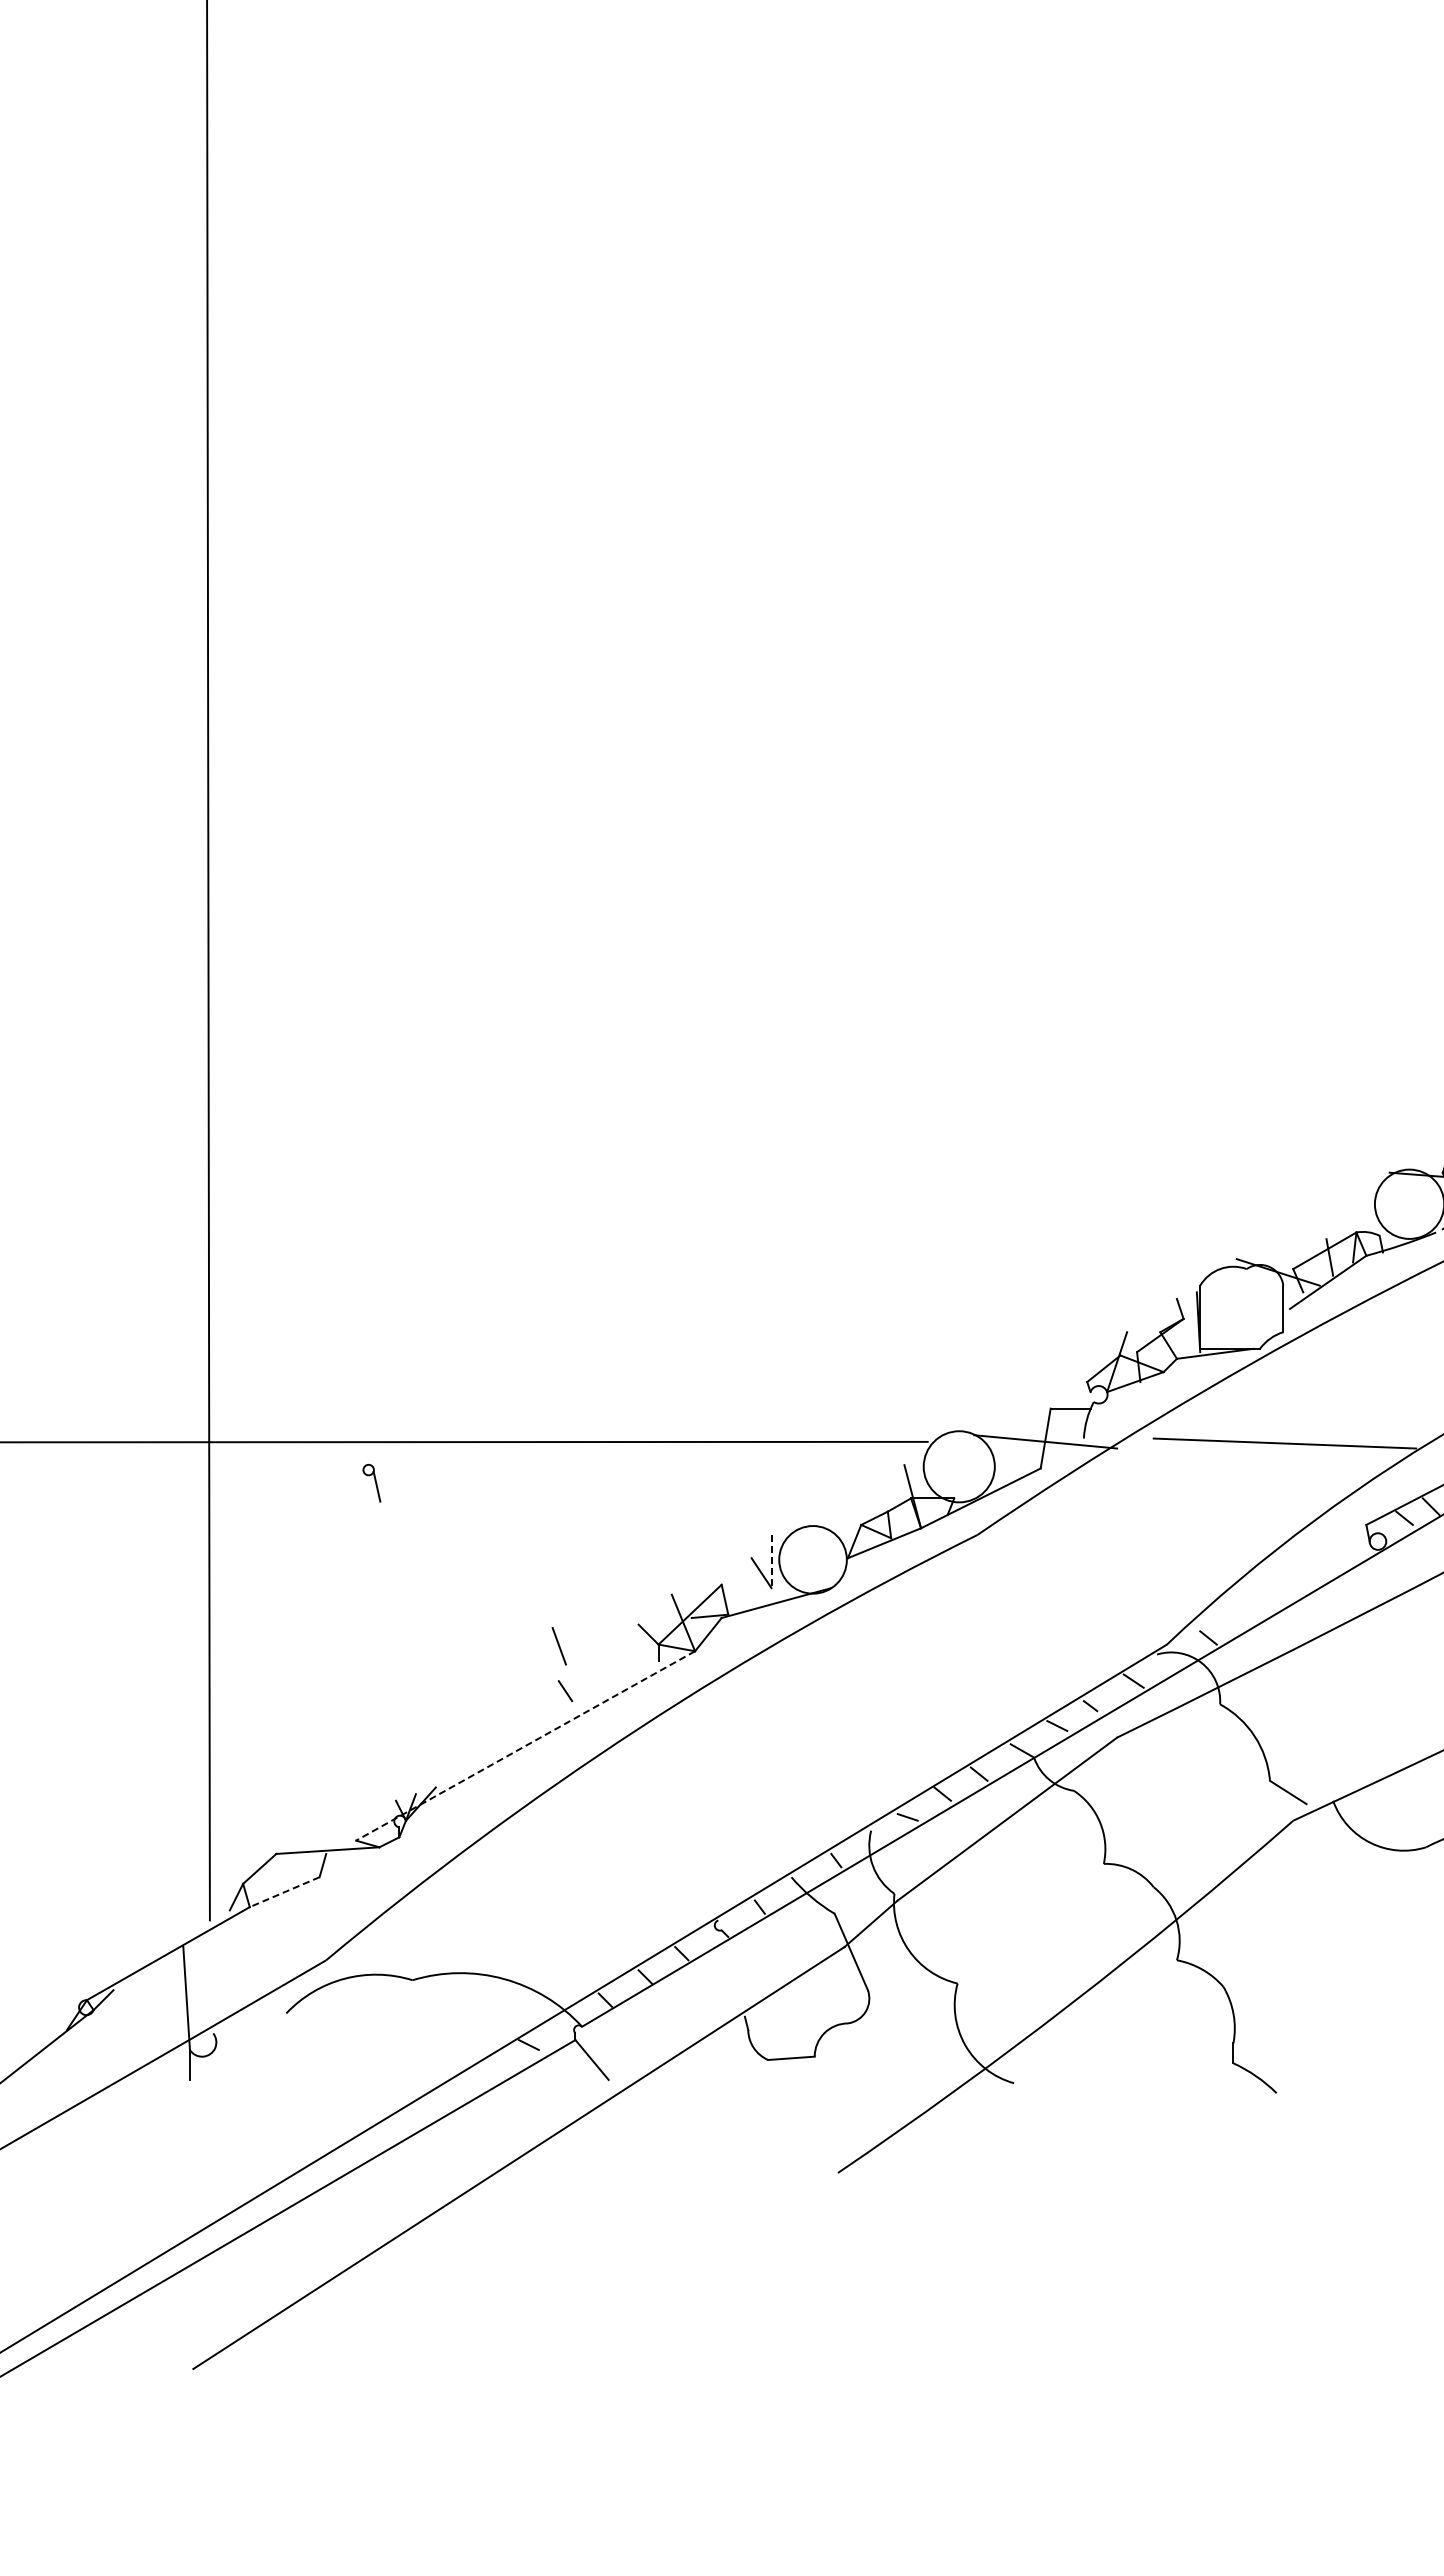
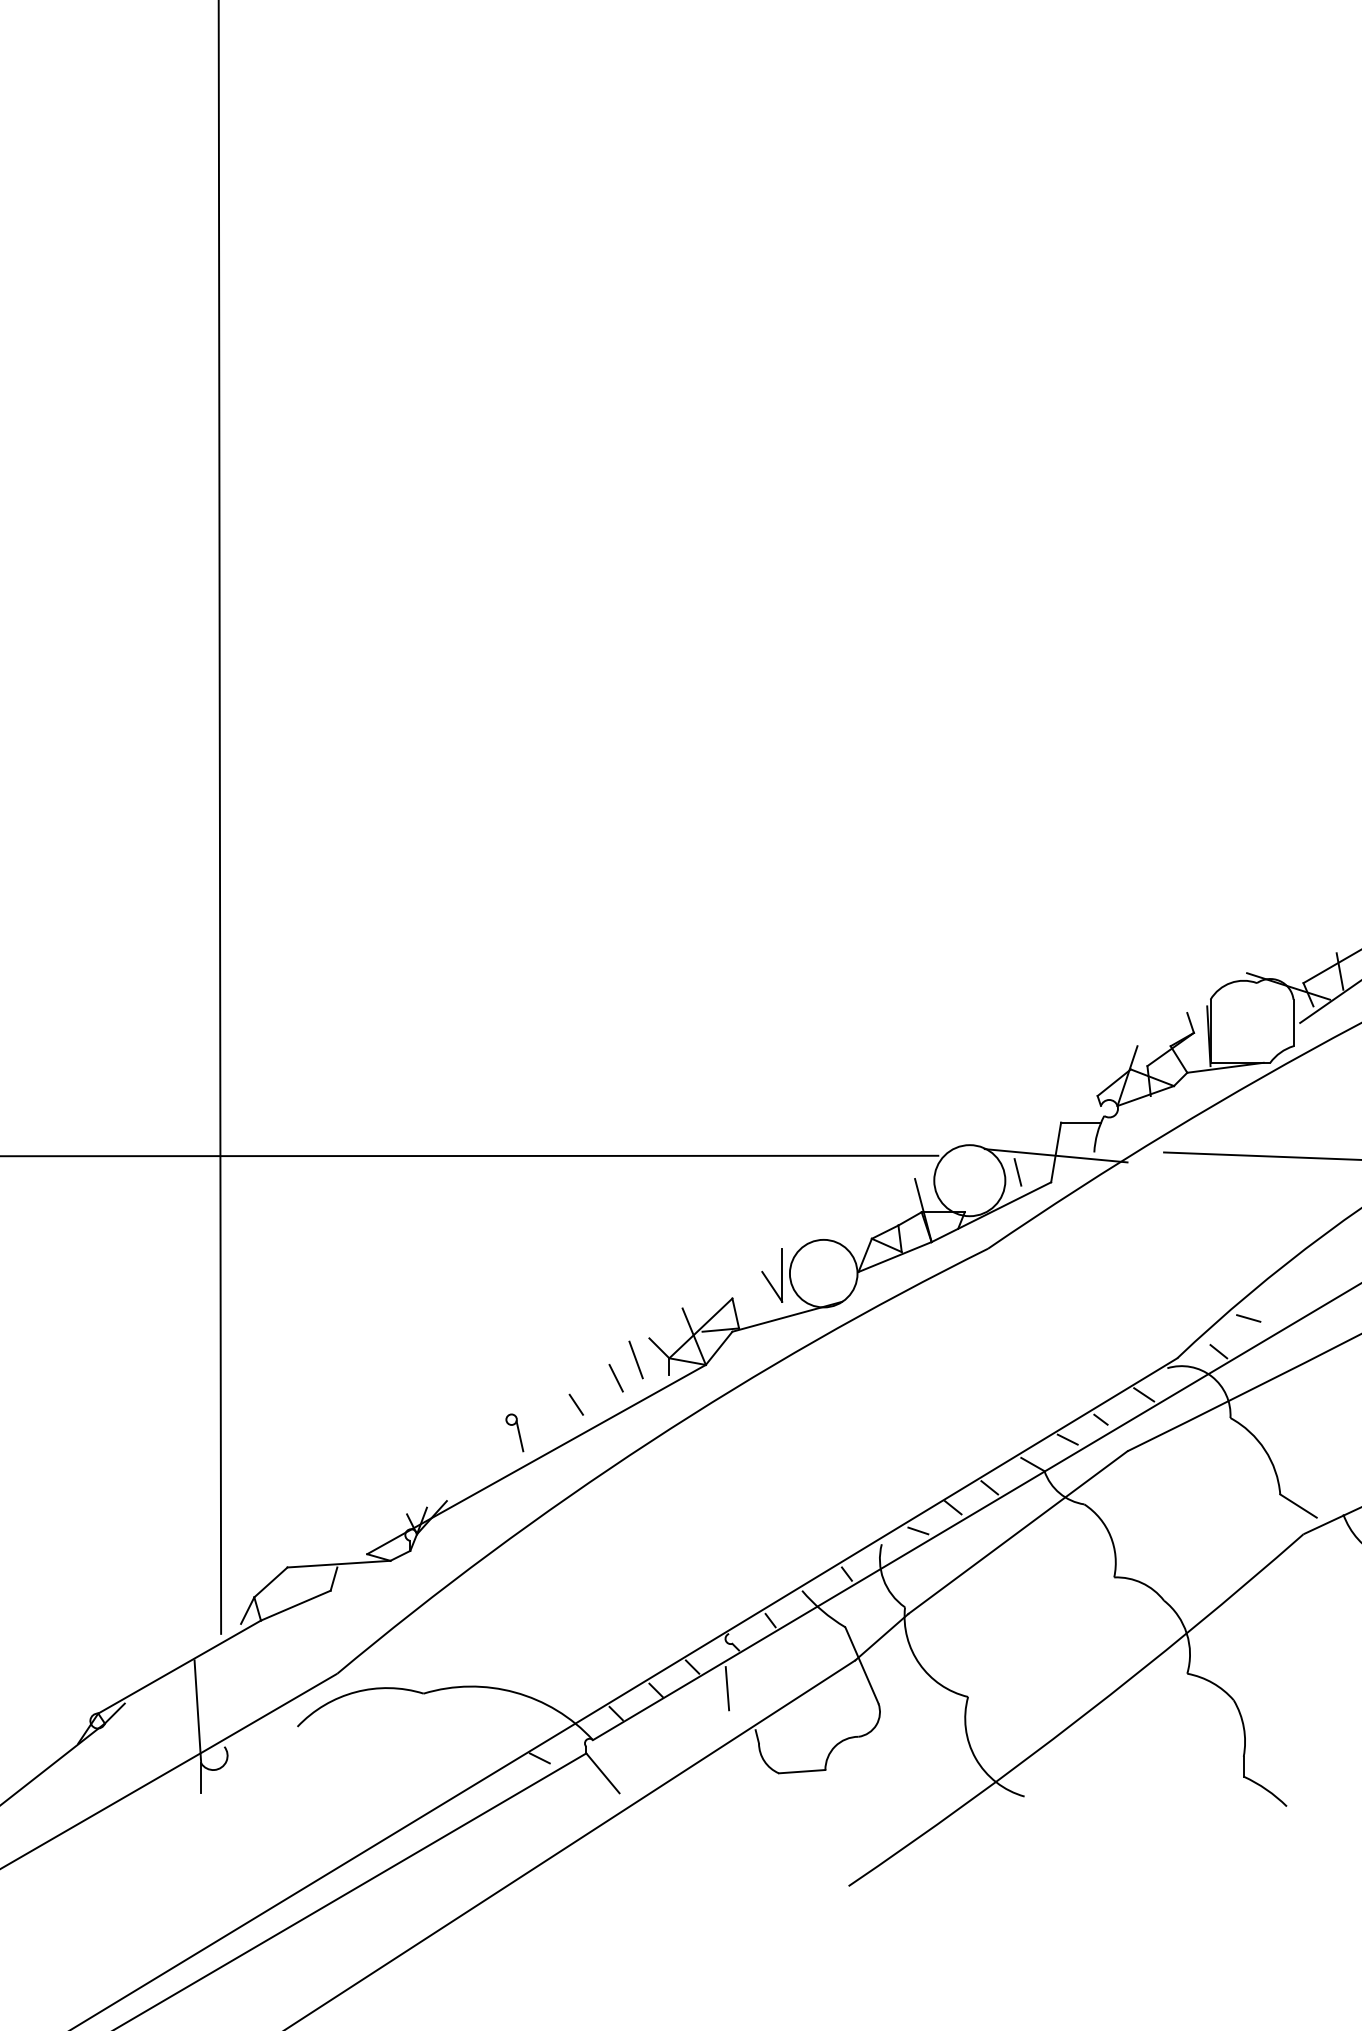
line: (1007, 1458) -> (1017, 1172), added
part: (371, 1482) -> (514, 1432), moved
line: (771, 1561) -> (782, 1275), dashed -> solid
line: (1238, 1604) -> (1248, 1318), added
line: (558, 1646) -> (635, 1360), moved
line: (605, 1664) -> (616, 1378), added
line: (525, 1746) -> (536, 1460), dashed -> solid
line: (284, 1892) -> (295, 1605), dashed -> solid
line: (716, 1974) -> (727, 1687), added

